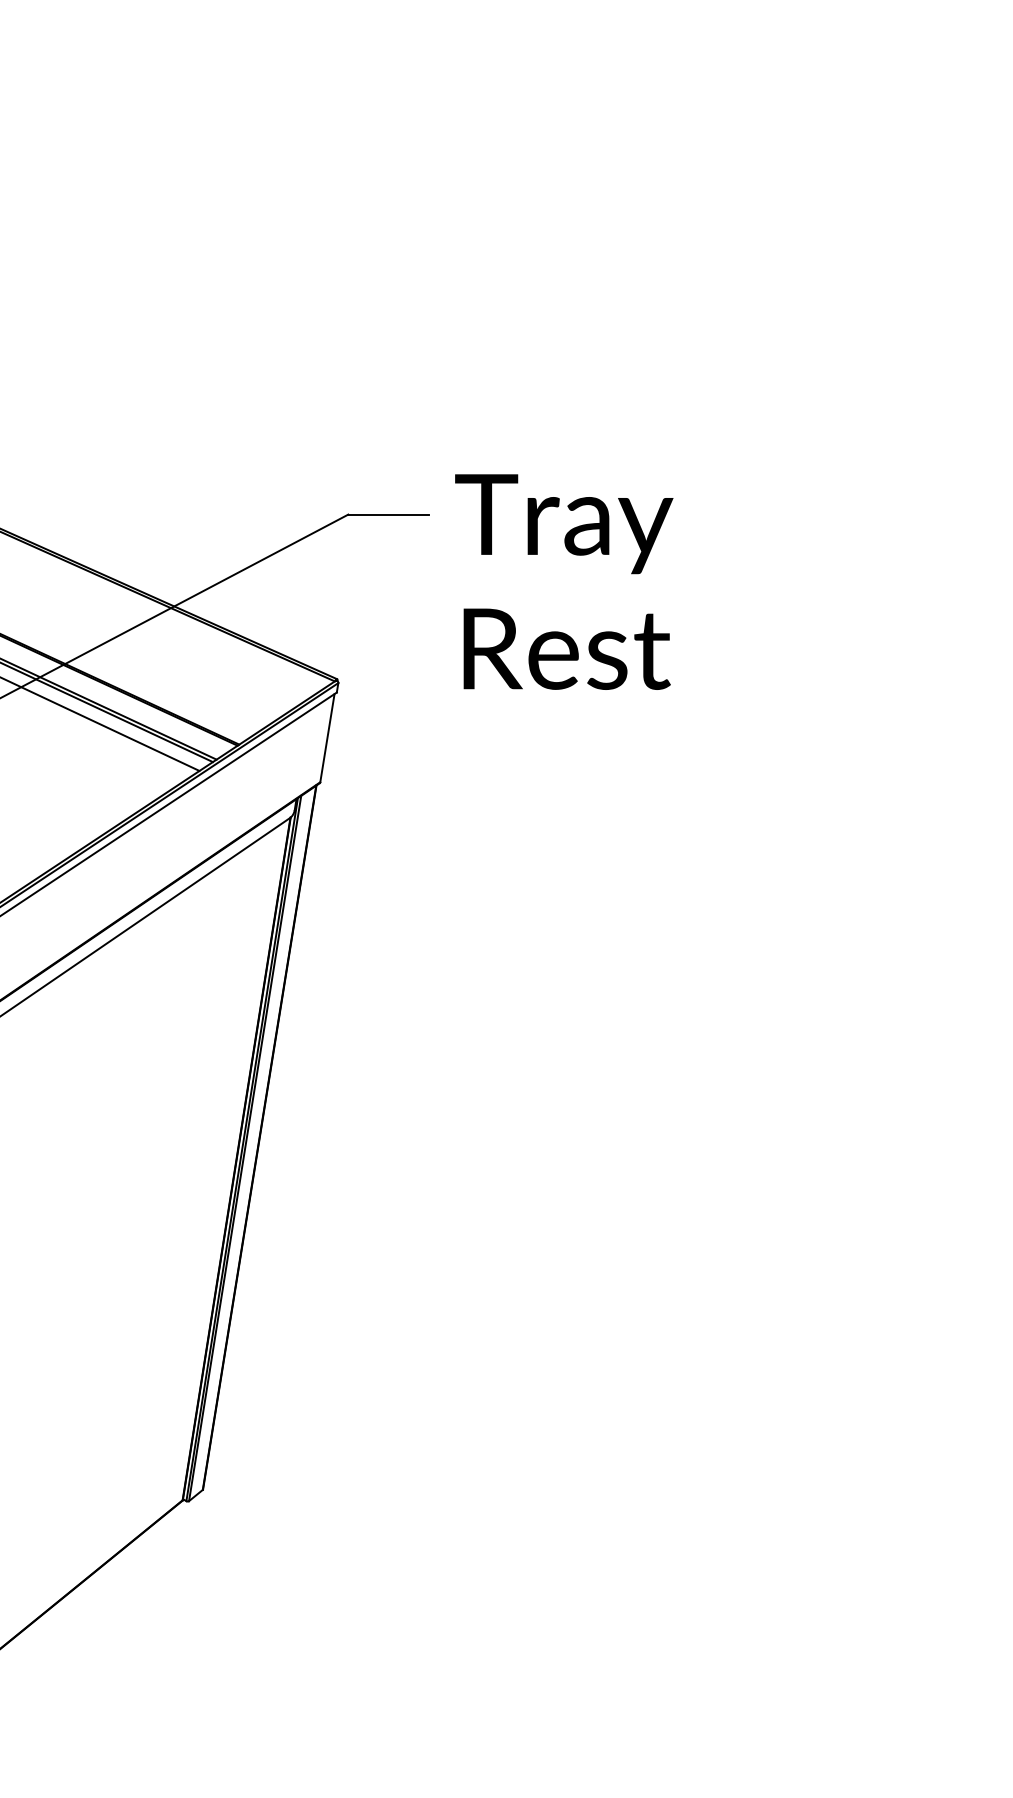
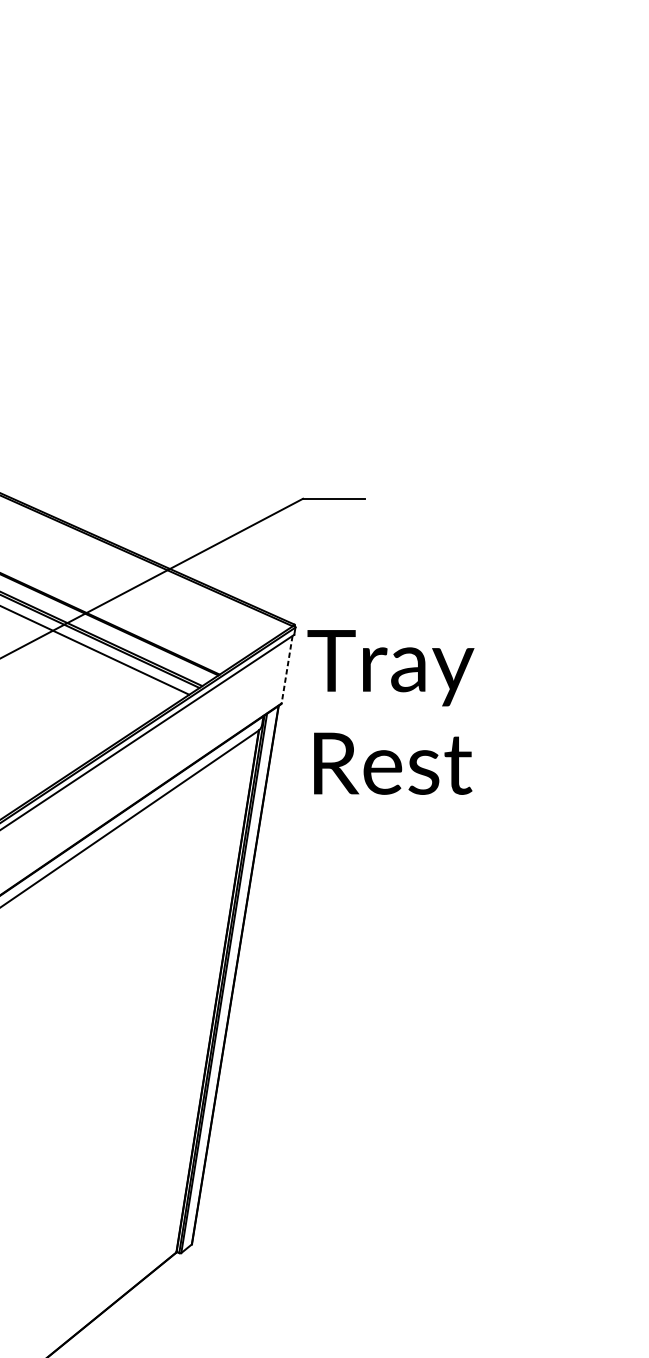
text: (564, 581) -> (391, 712), moved
line: (327, 738) -> (287, 669), solid -> dashed

